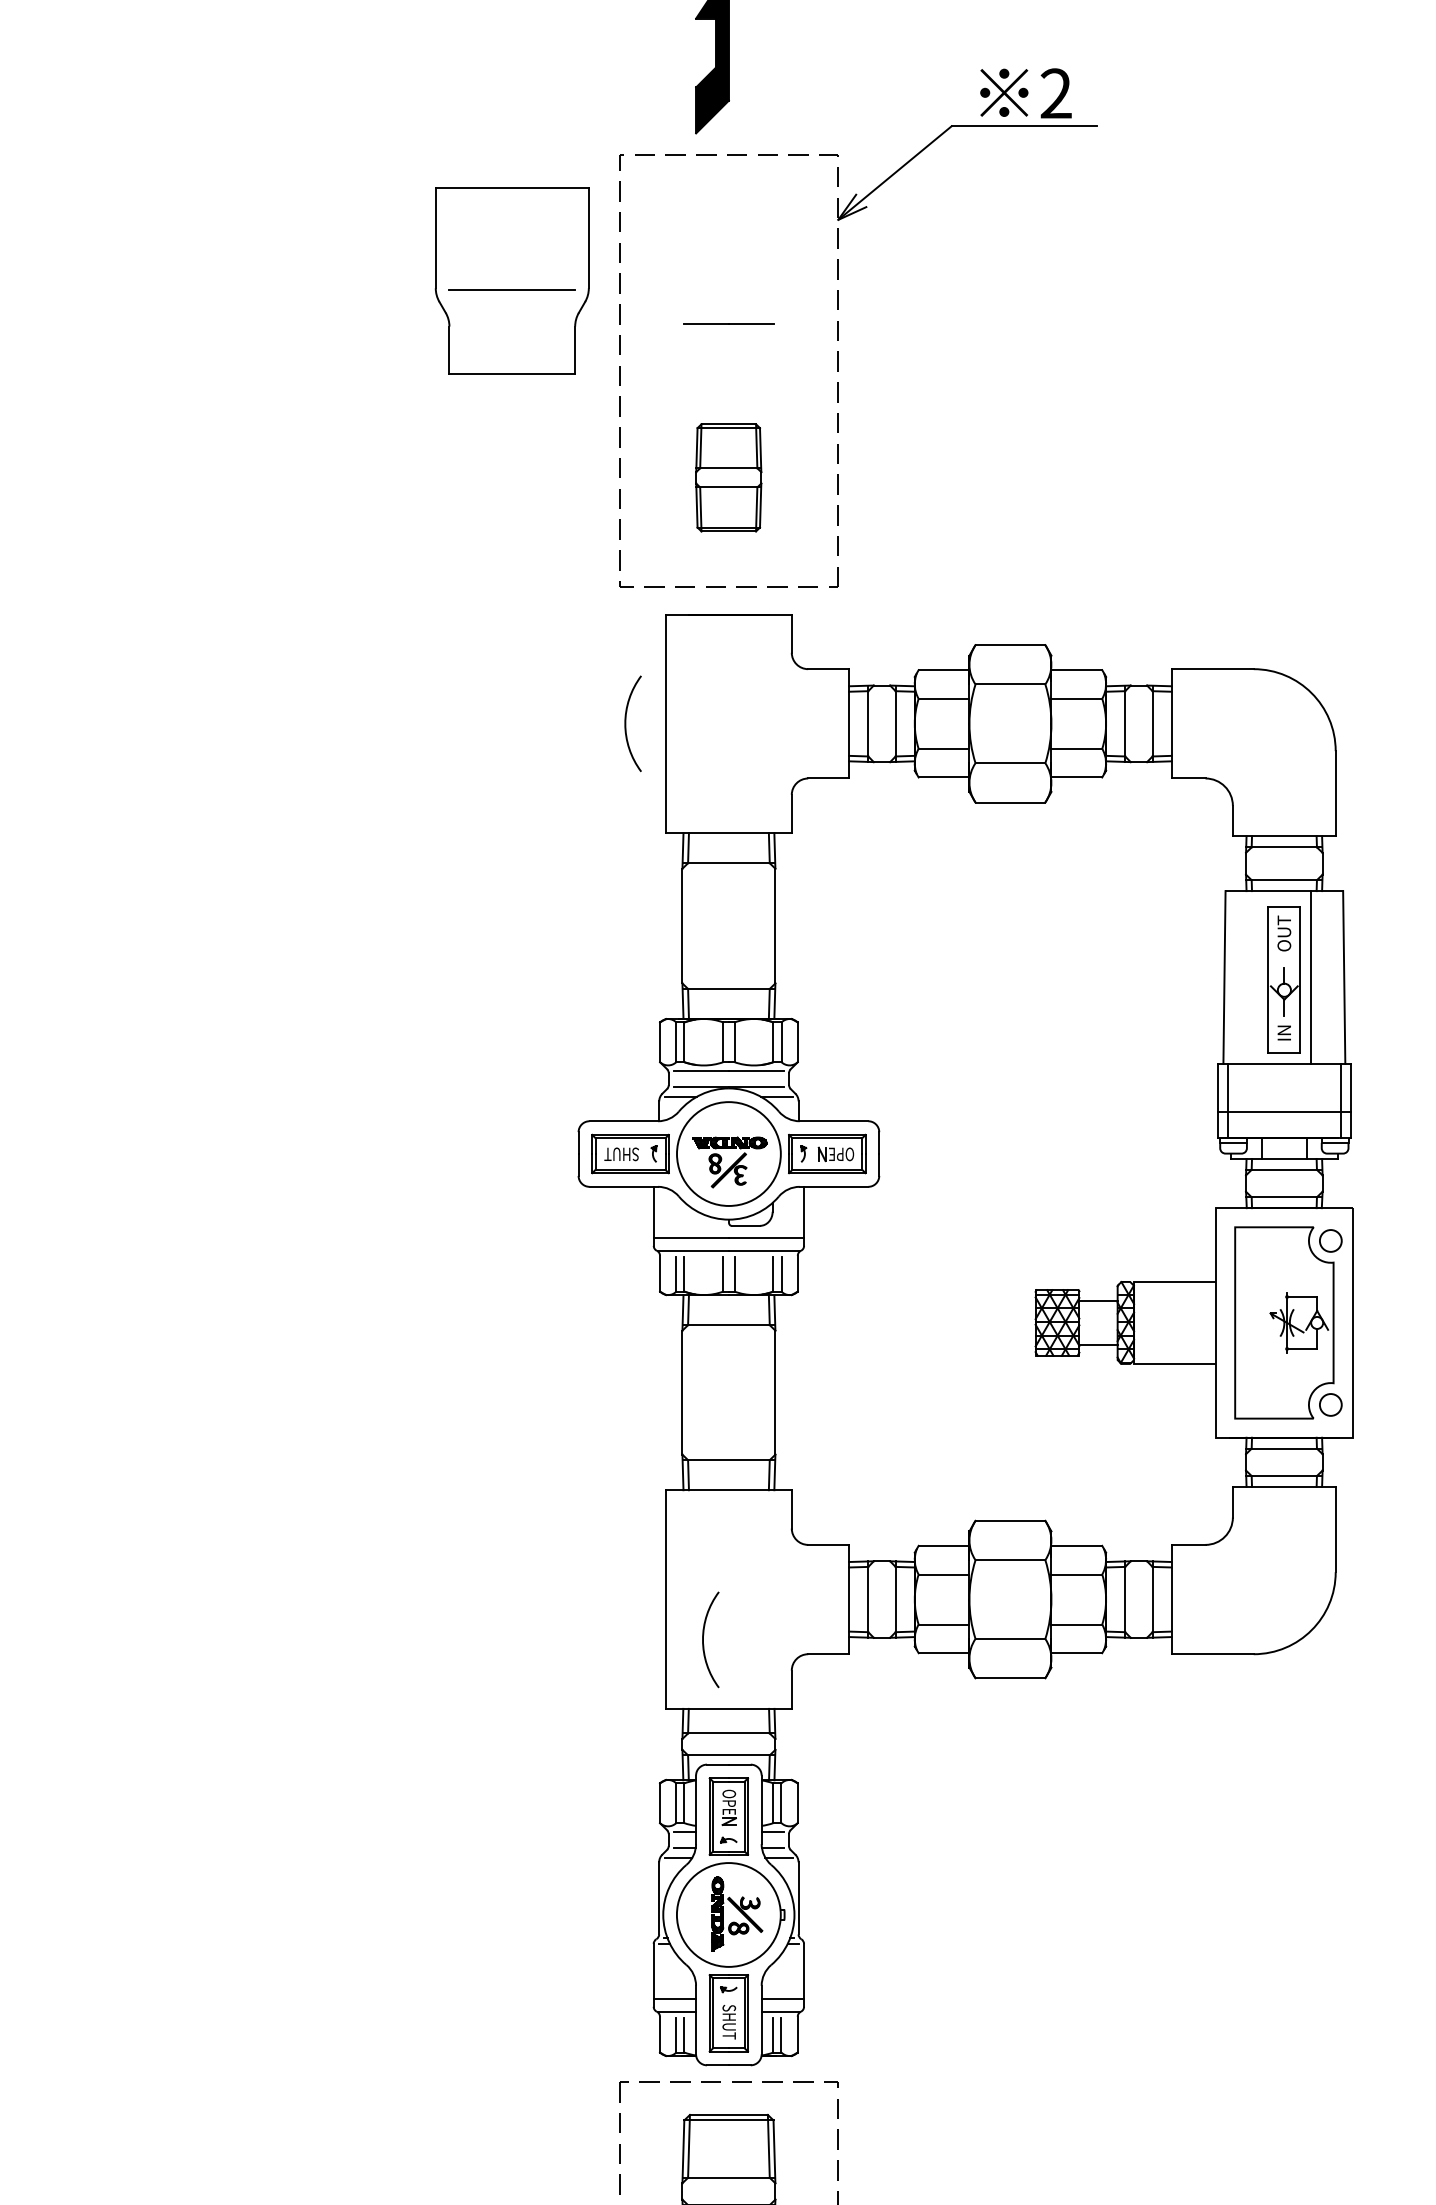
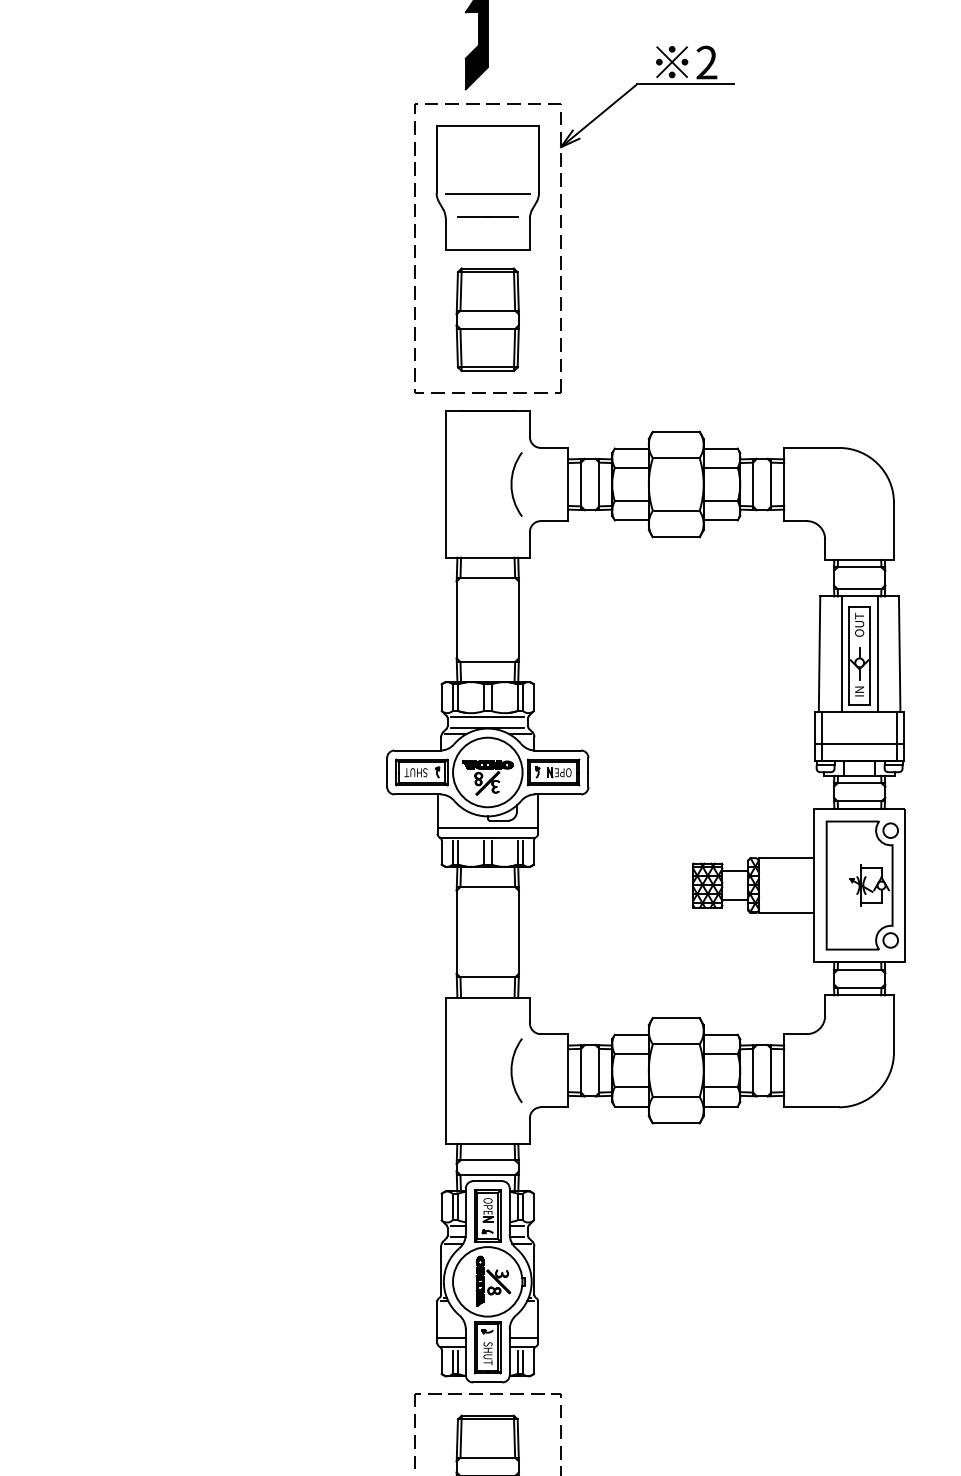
part: (511, 280) -> (487, 187), moved
part: (728, 477) -> (487, 319), size x1.43
arc: (626, 723) -> (512, 484), moved
line: (1257, 977) -> (841, 654), added
arc: (704, 1639) -> (512, 1070), moved

